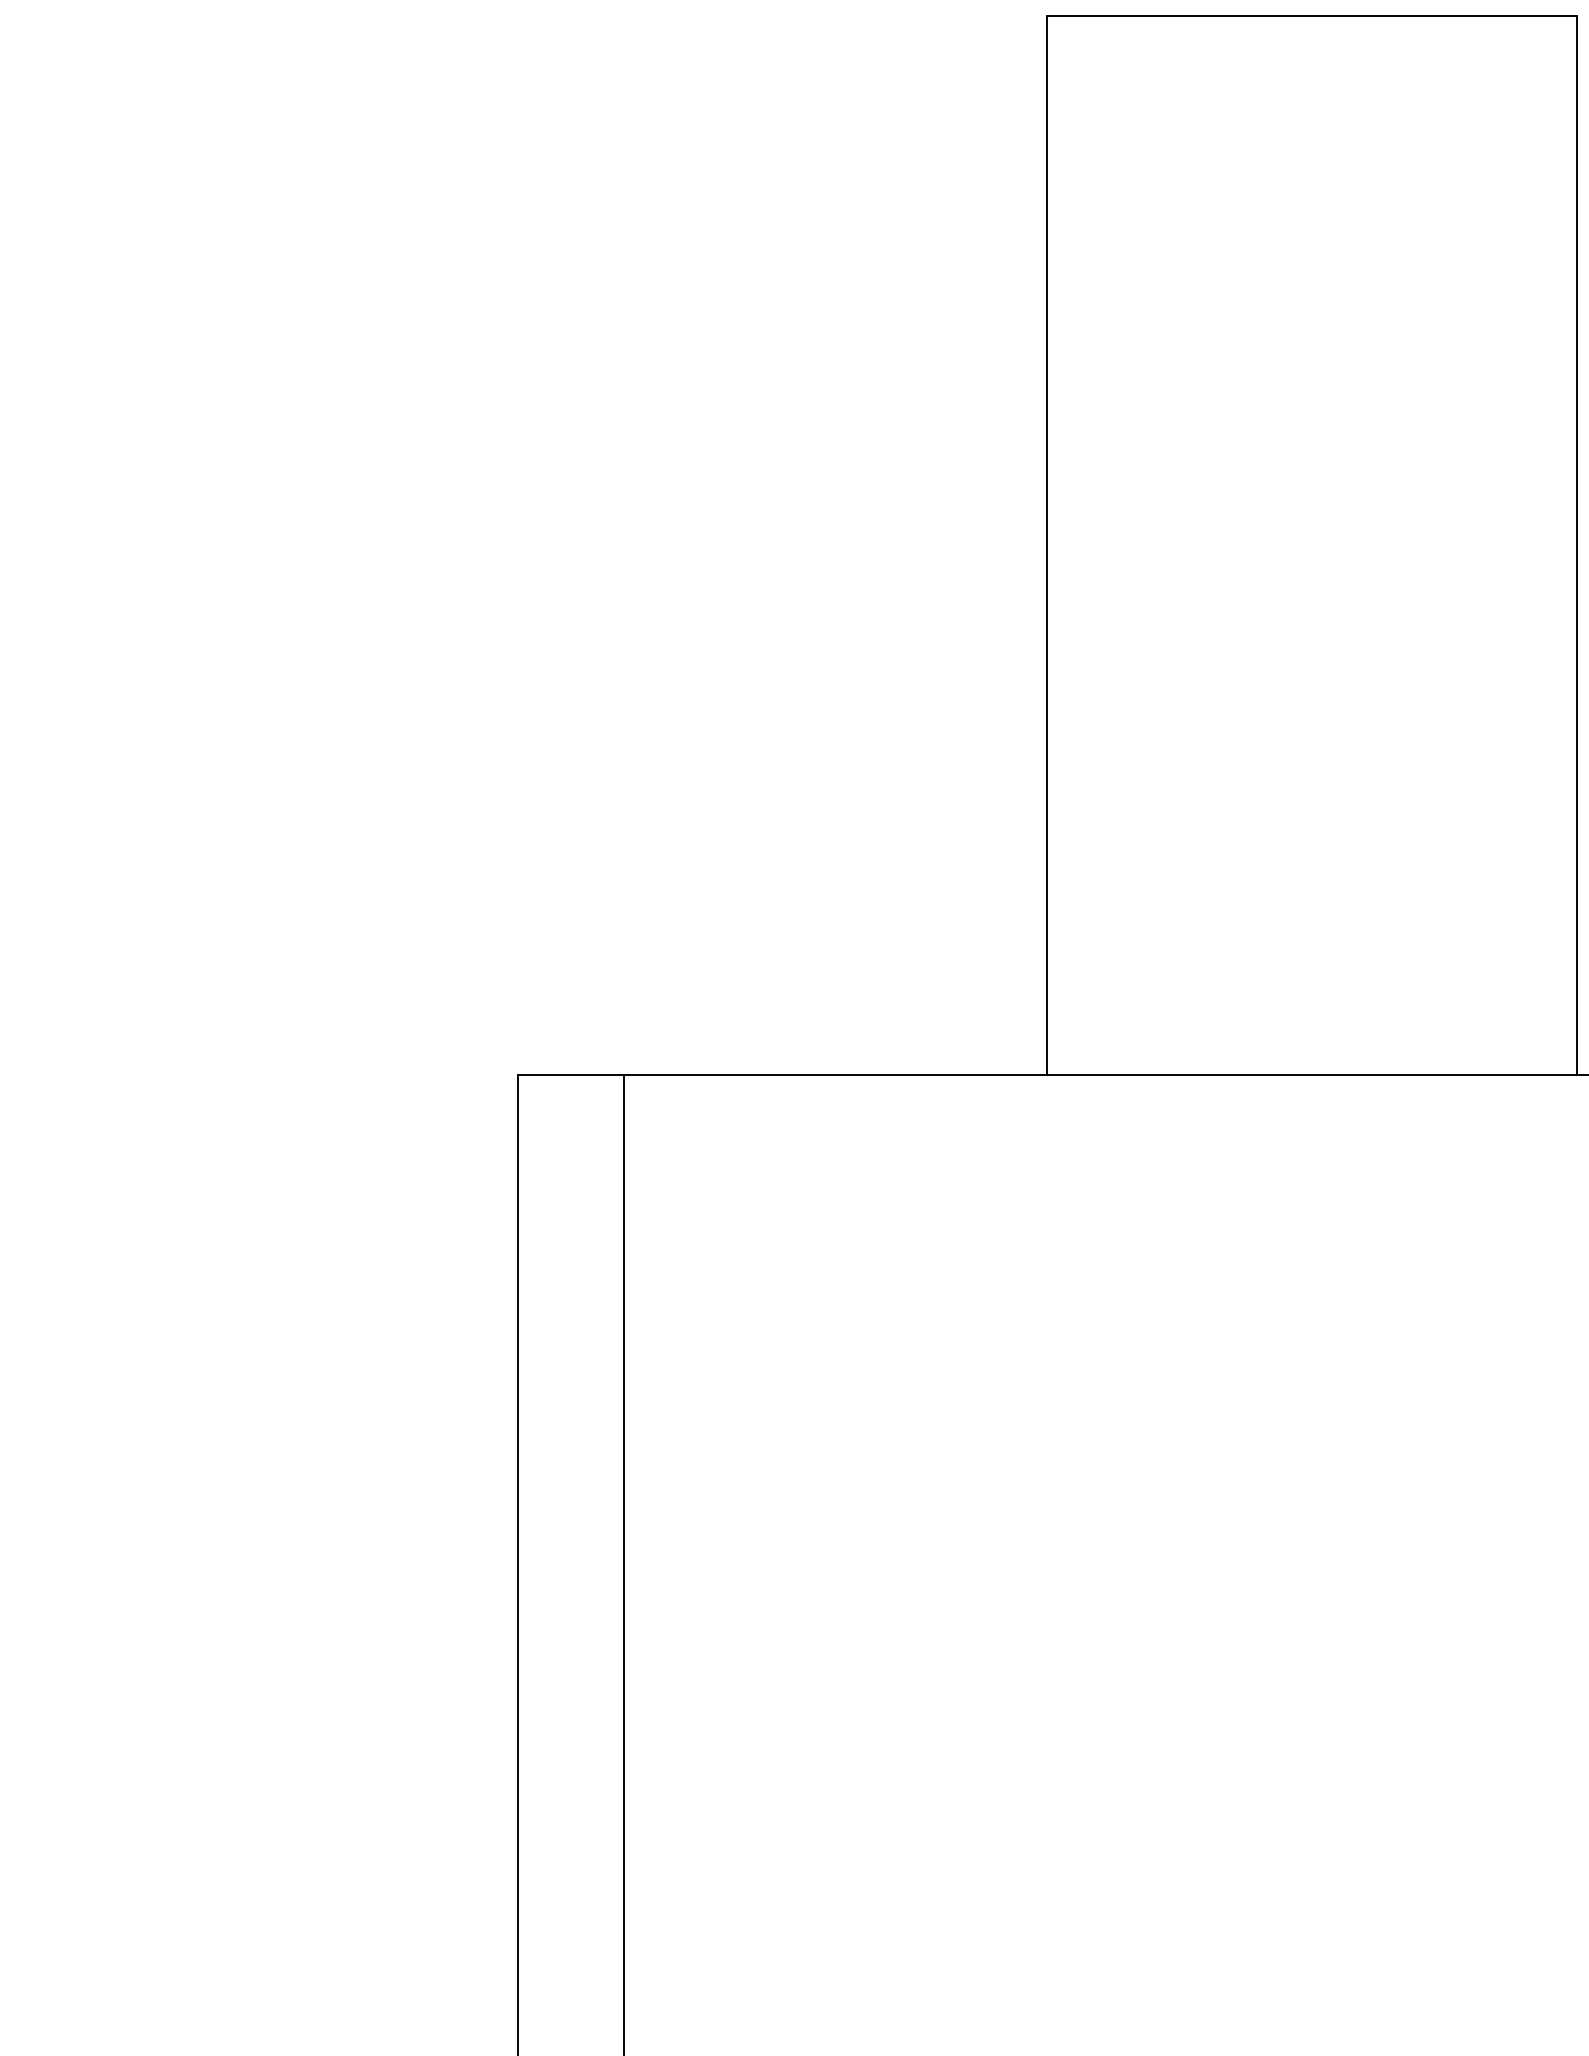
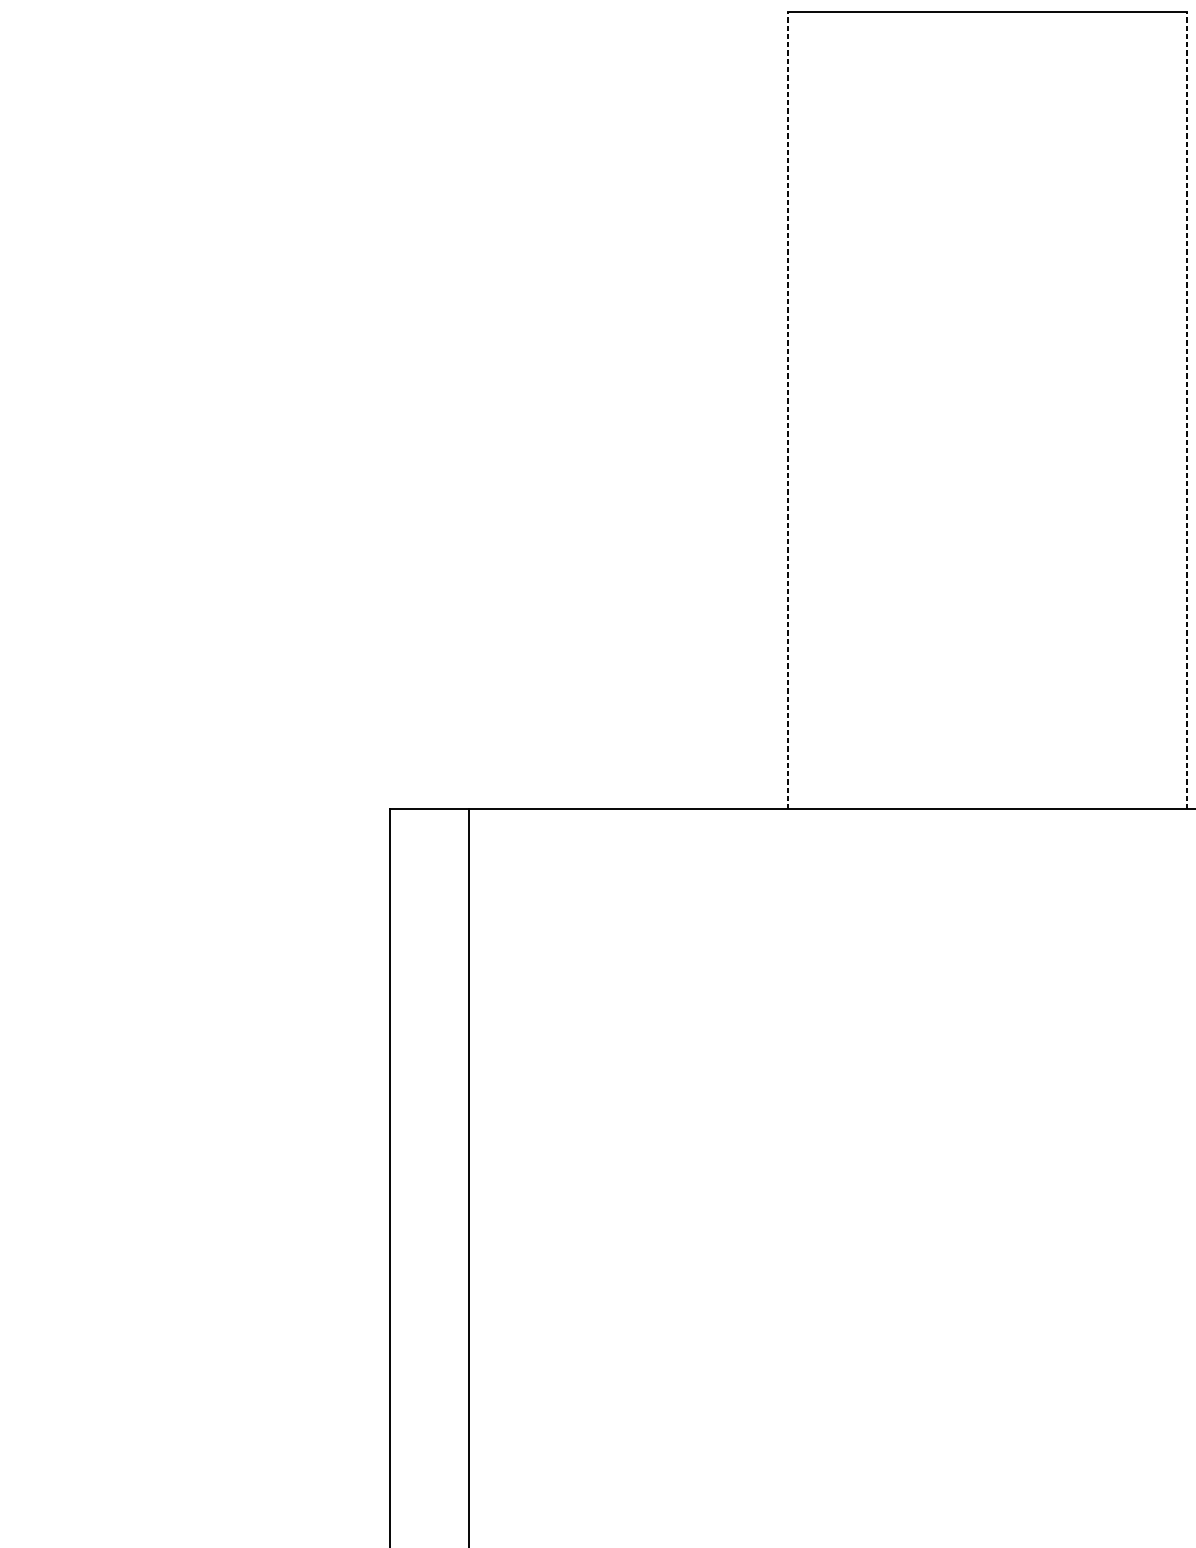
line: (1047, 545) -> (788, 410), solid -> dashed
line: (1576, 545) -> (1186, 410), solid -> dashed

